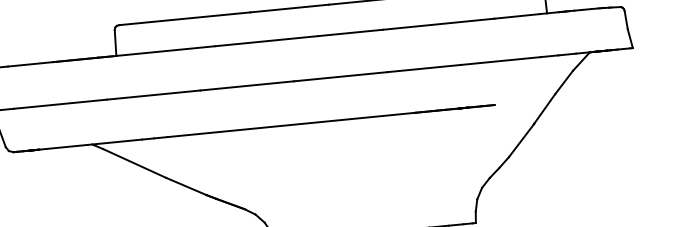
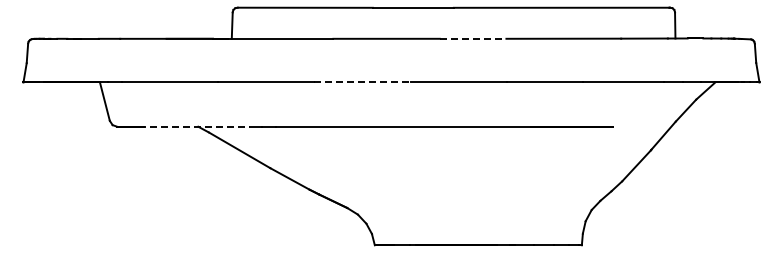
line: (350, 32) -> (473, 38), solid -> dashed
line: (247, 85) -> (362, 82), solid -> dashed
line: (88, 144) -> (194, 126), solid -> dashed

